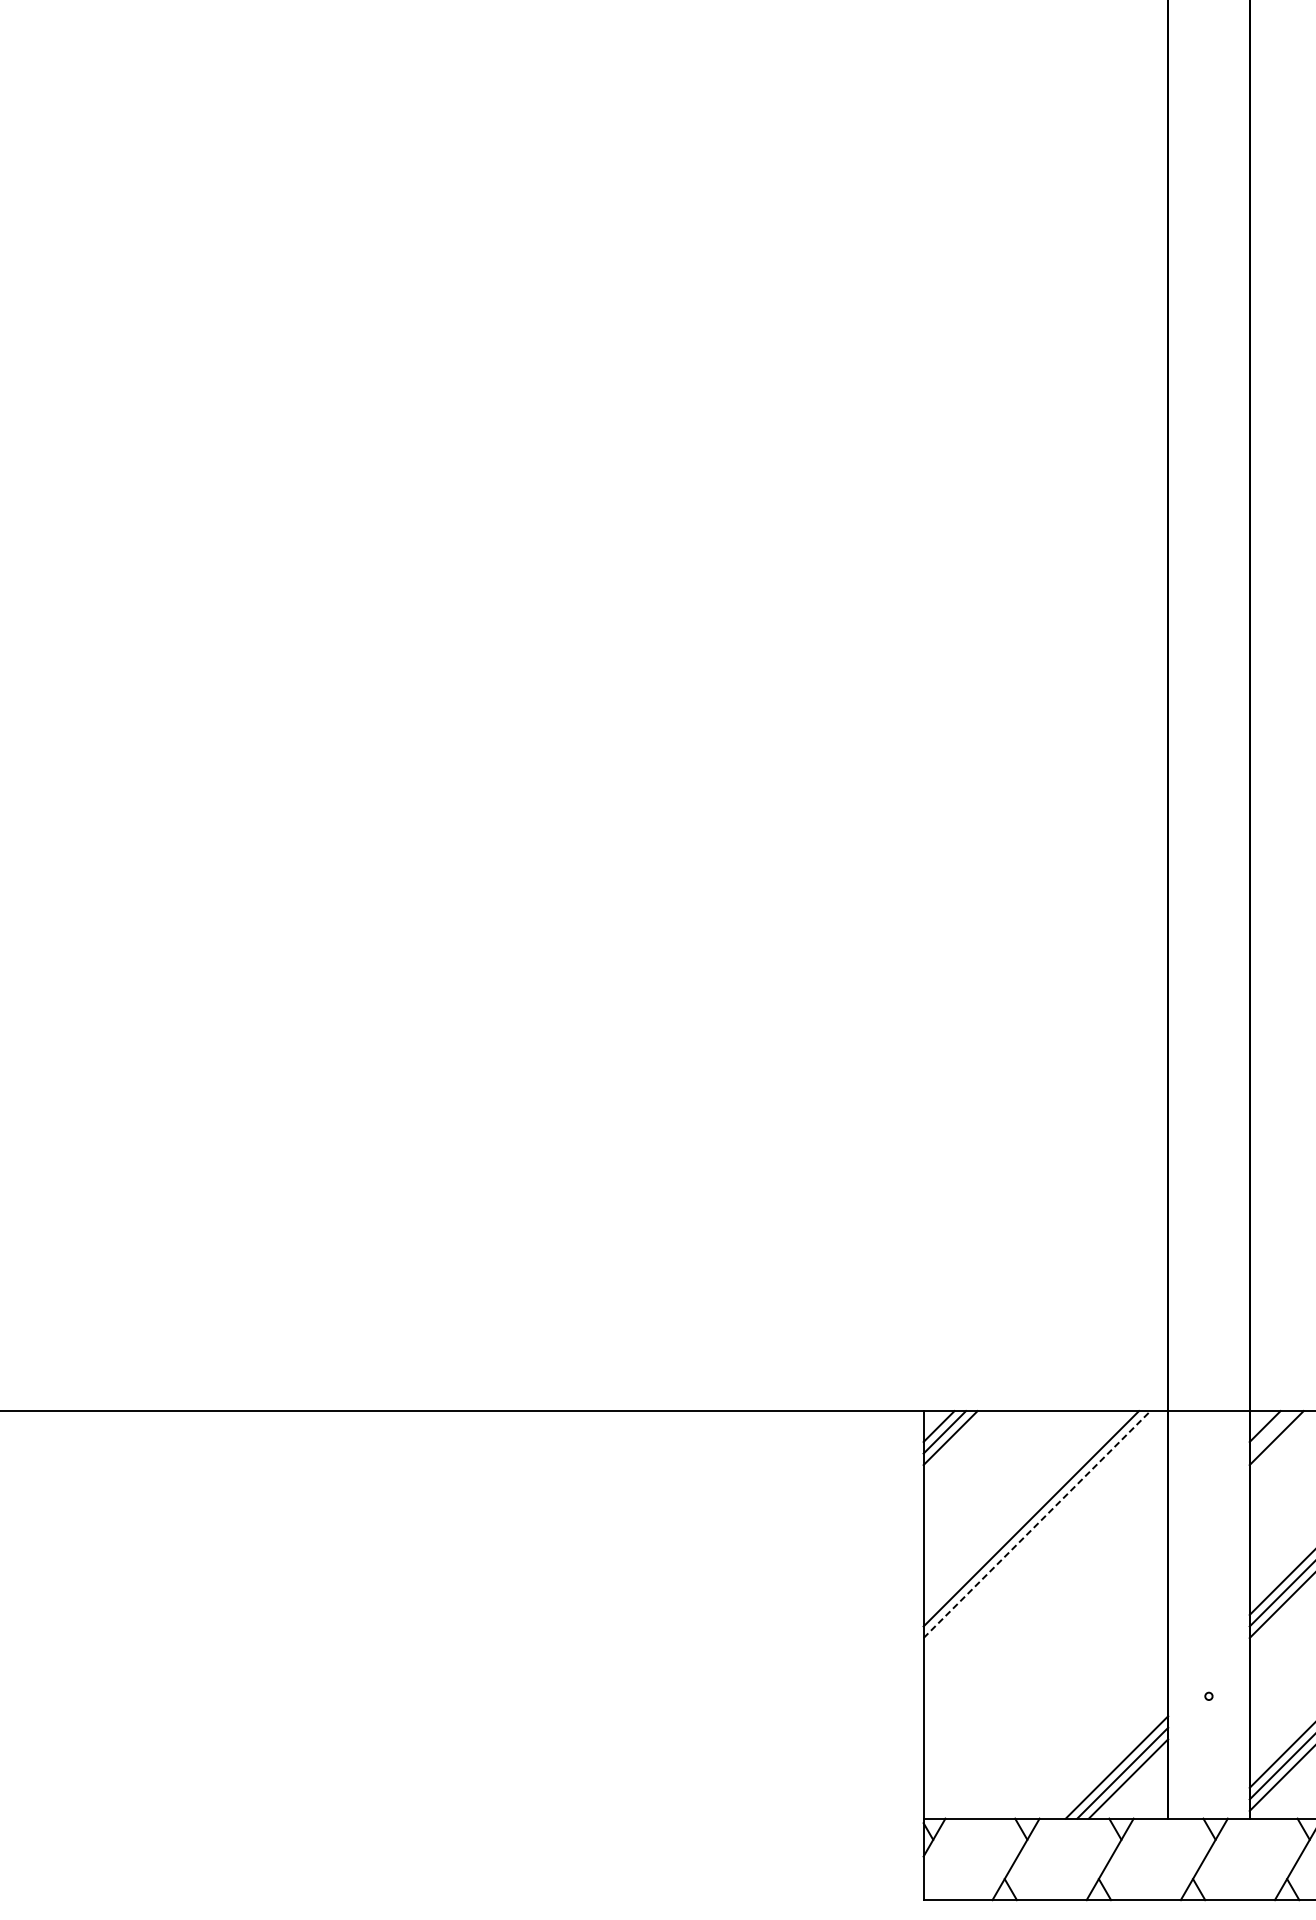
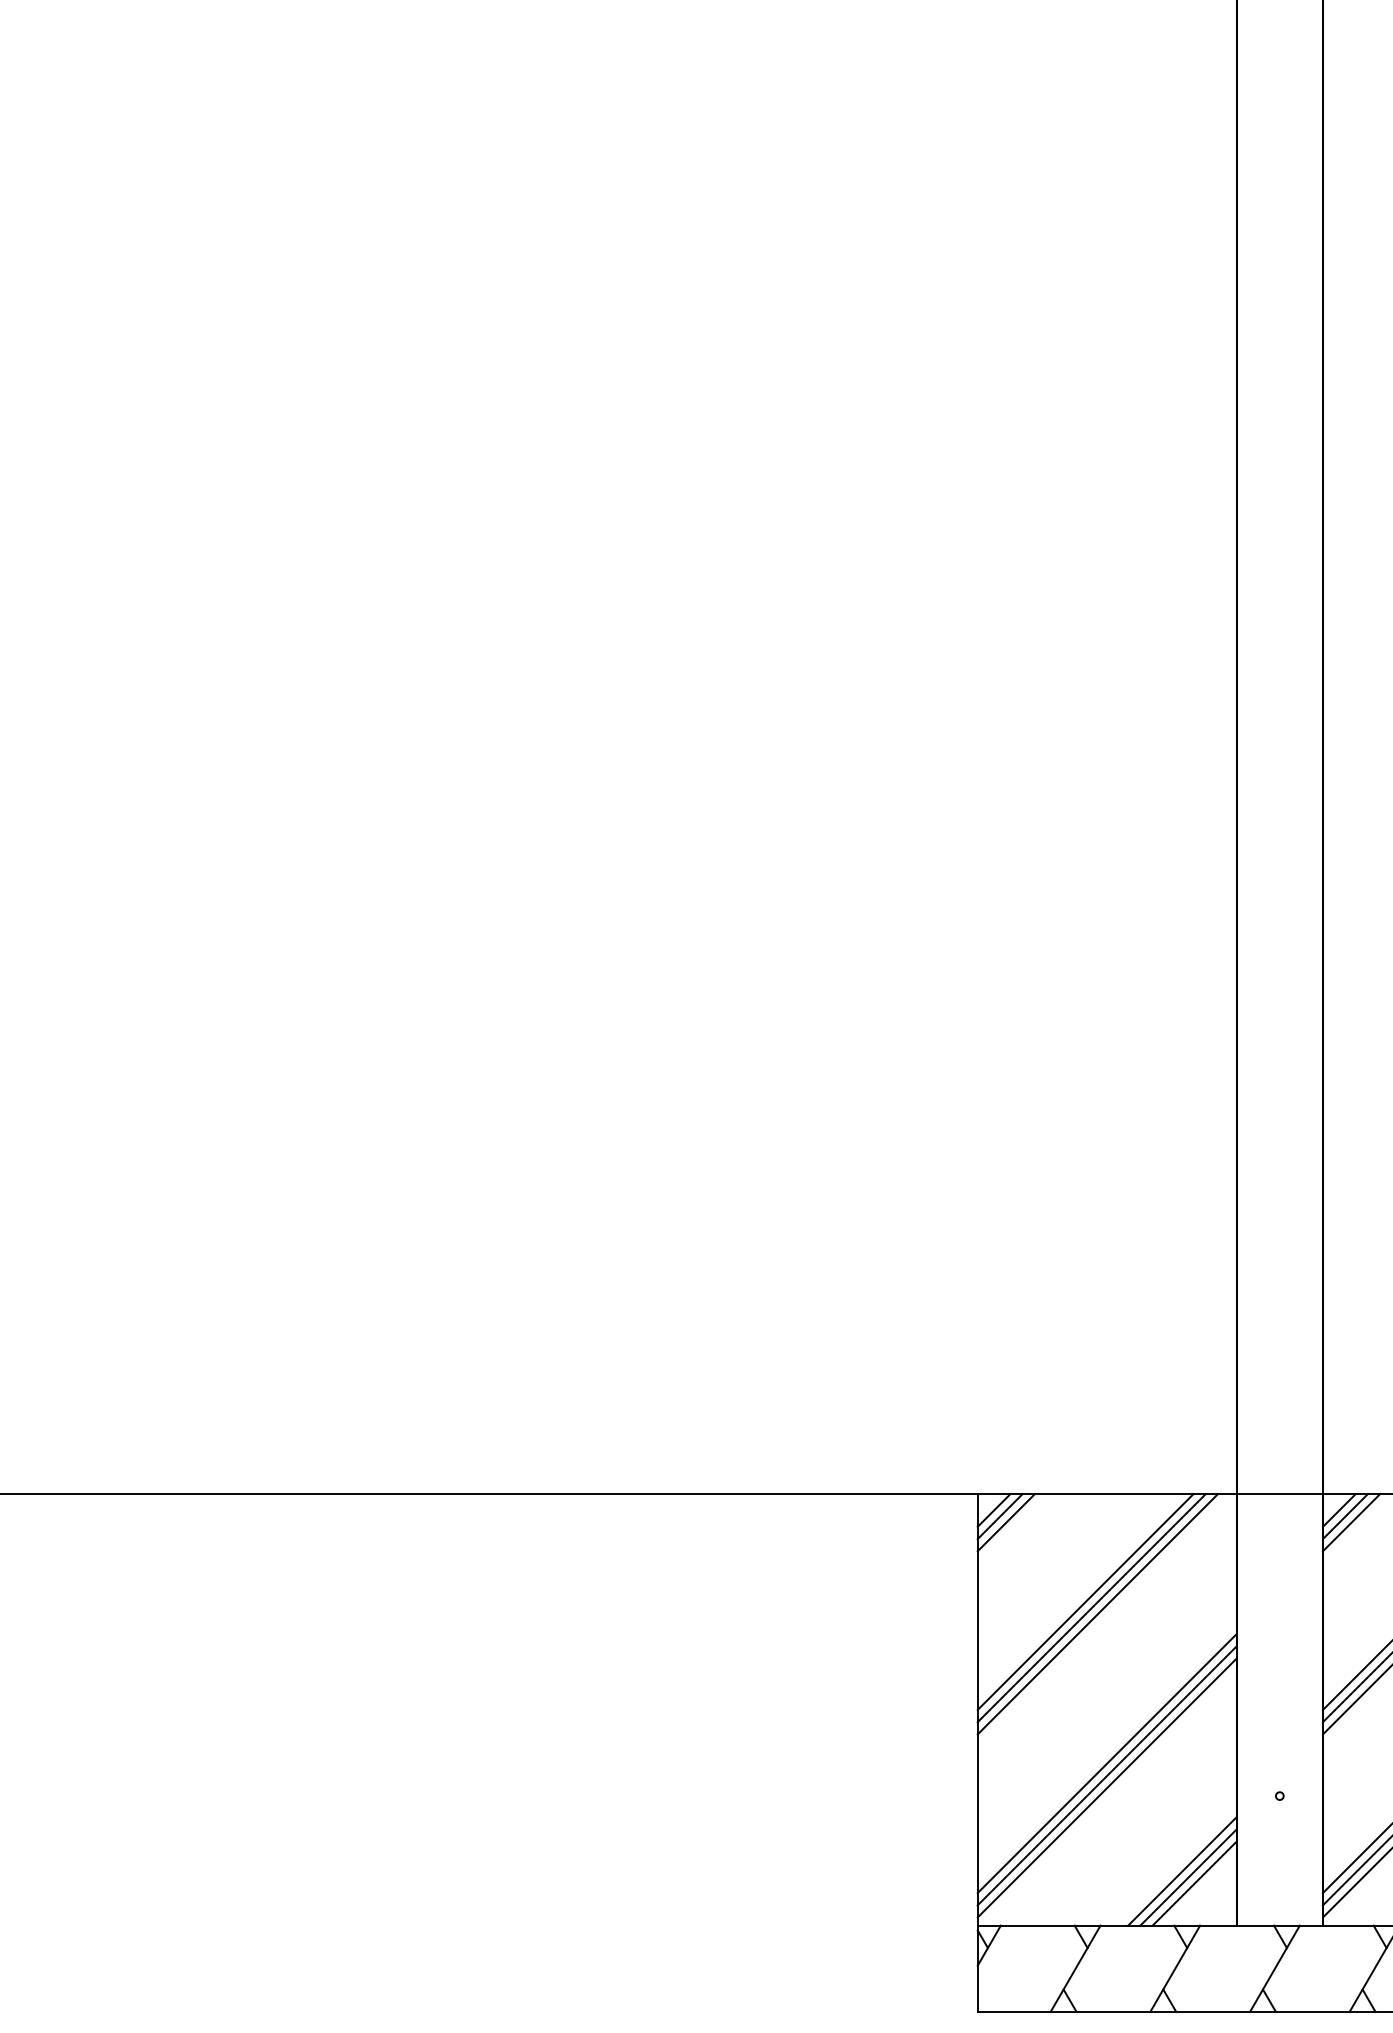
line: (1270, 1432) -> (1344, 1516), added
line: (1025, 1512) -> (1085, 1601), added
line: (1036, 1524) -> (1097, 1614), dashed -> solid
line: (1045, 1665) -> (1106, 1763), added
line: (1045, 1676) -> (1106, 1775), added
line: (1045, 1688) -> (1106, 1787), added

